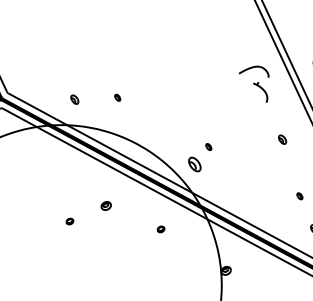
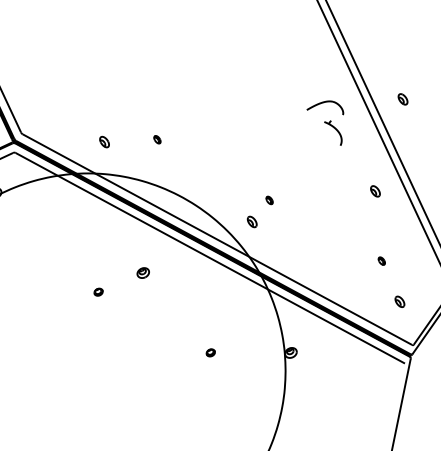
part: (282, 139) -> (375, 191), moved
part: (194, 164) -> (251, 221), size x0.62
part: (160, 229) -> (210, 352), moved

